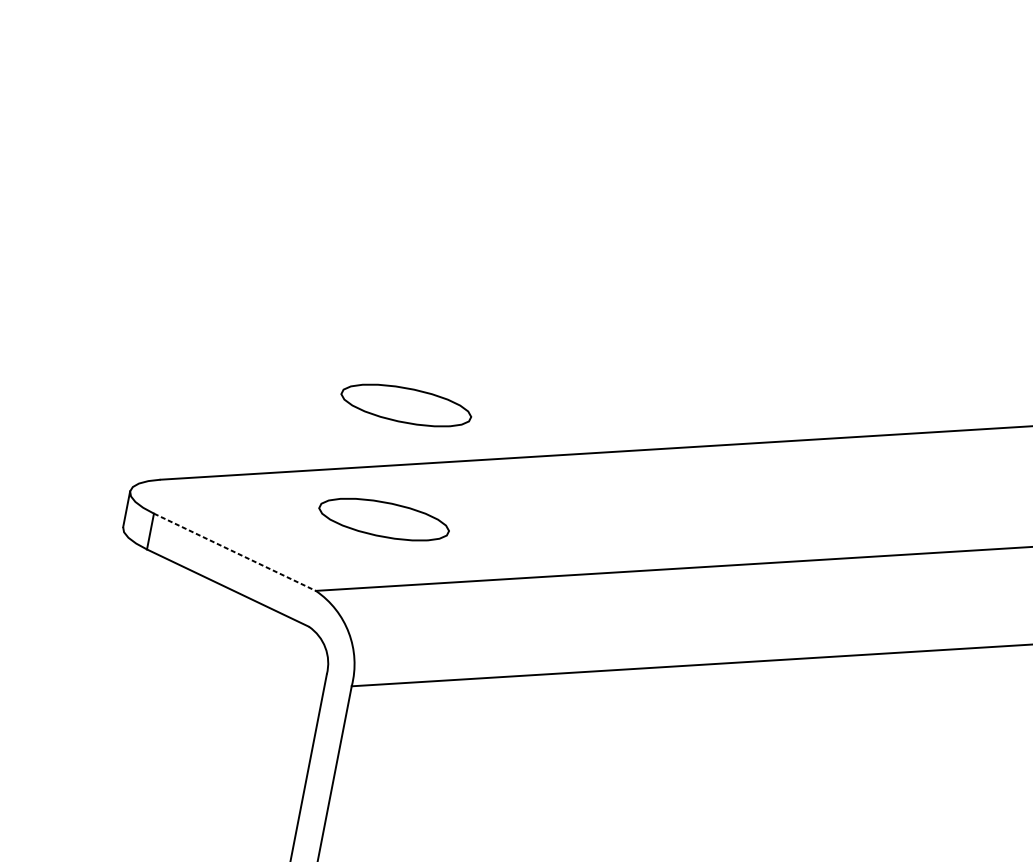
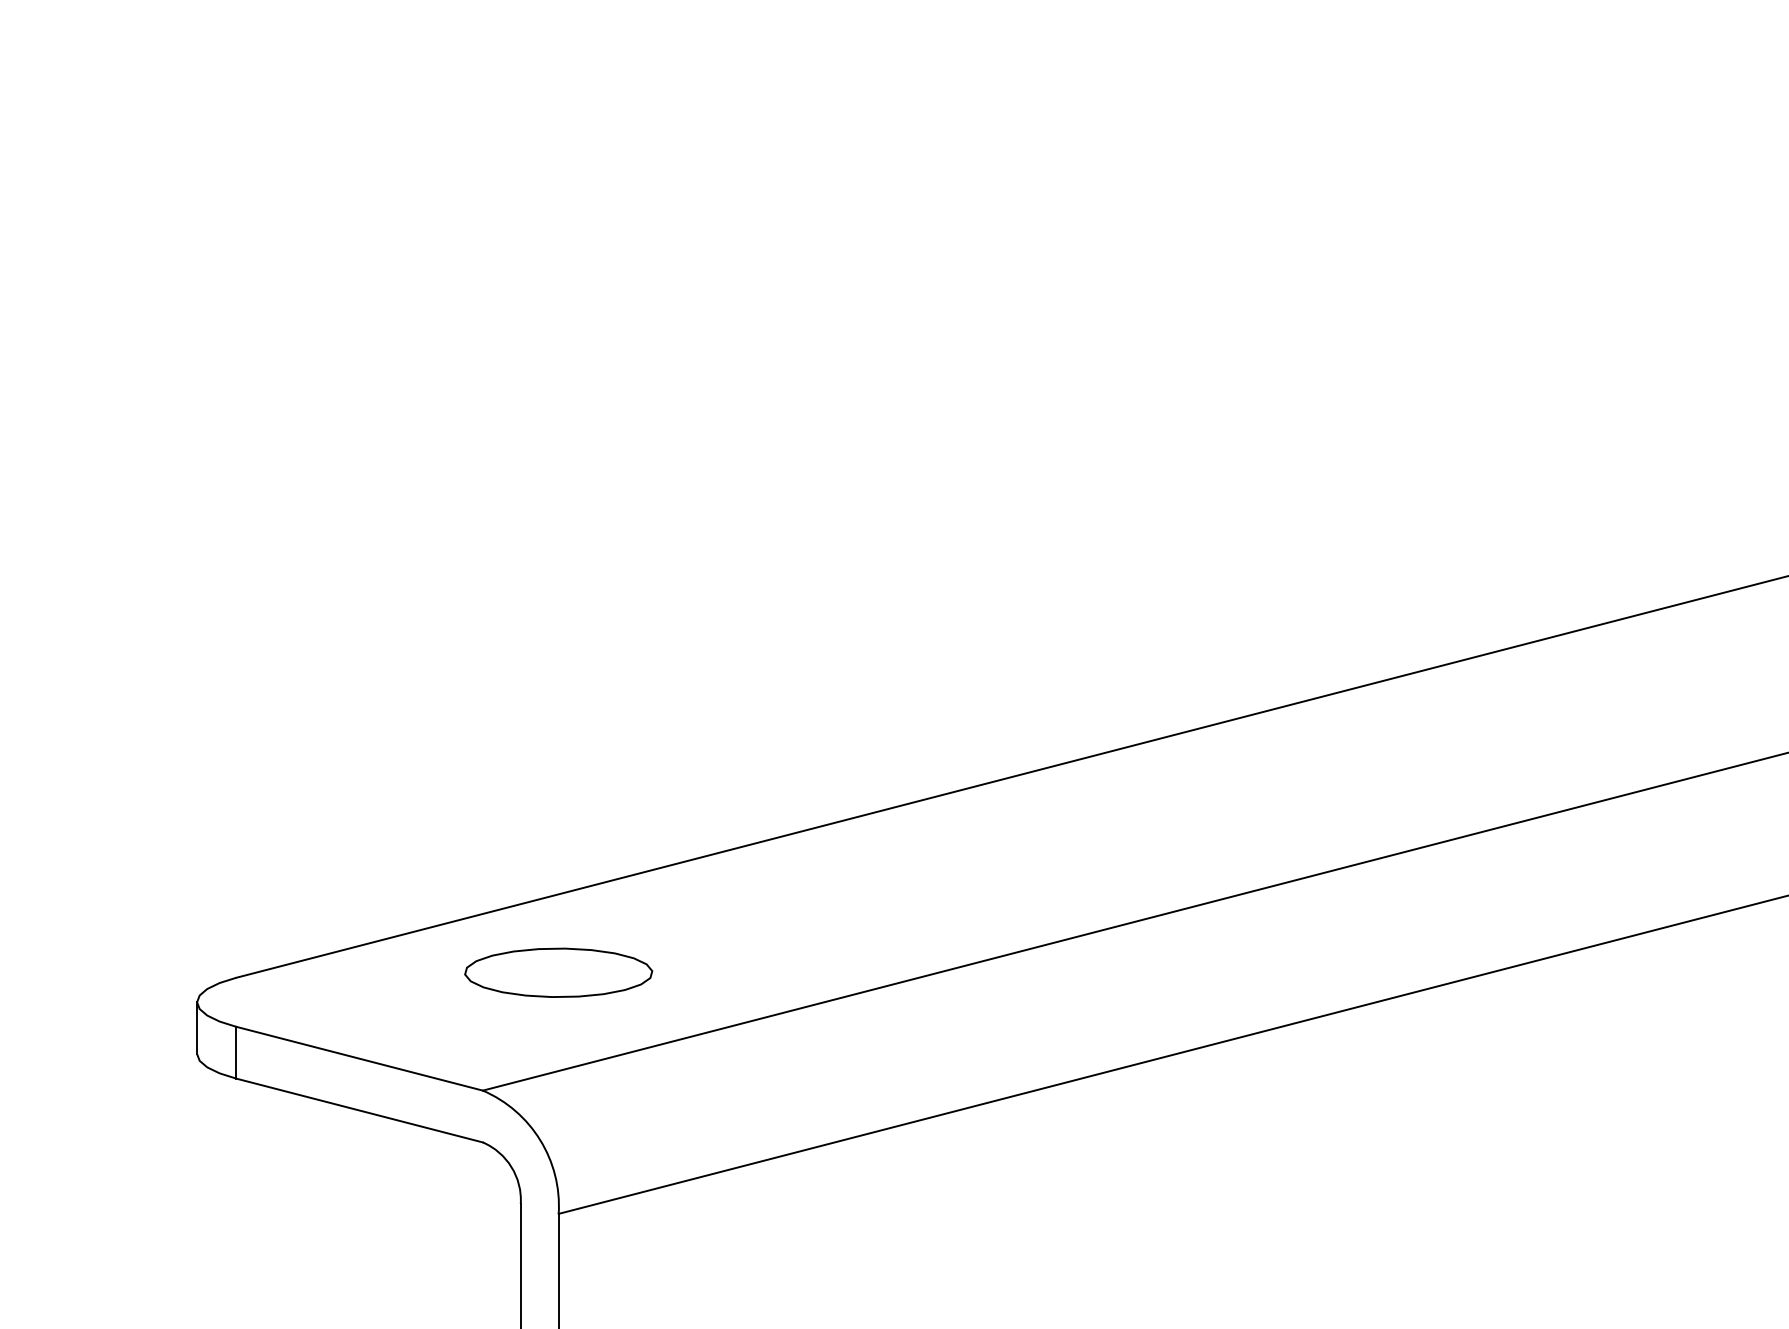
part: (406, 405) -> (558, 807), removed
line: (235, 552) -> (360, 1058), dashed -> solid

